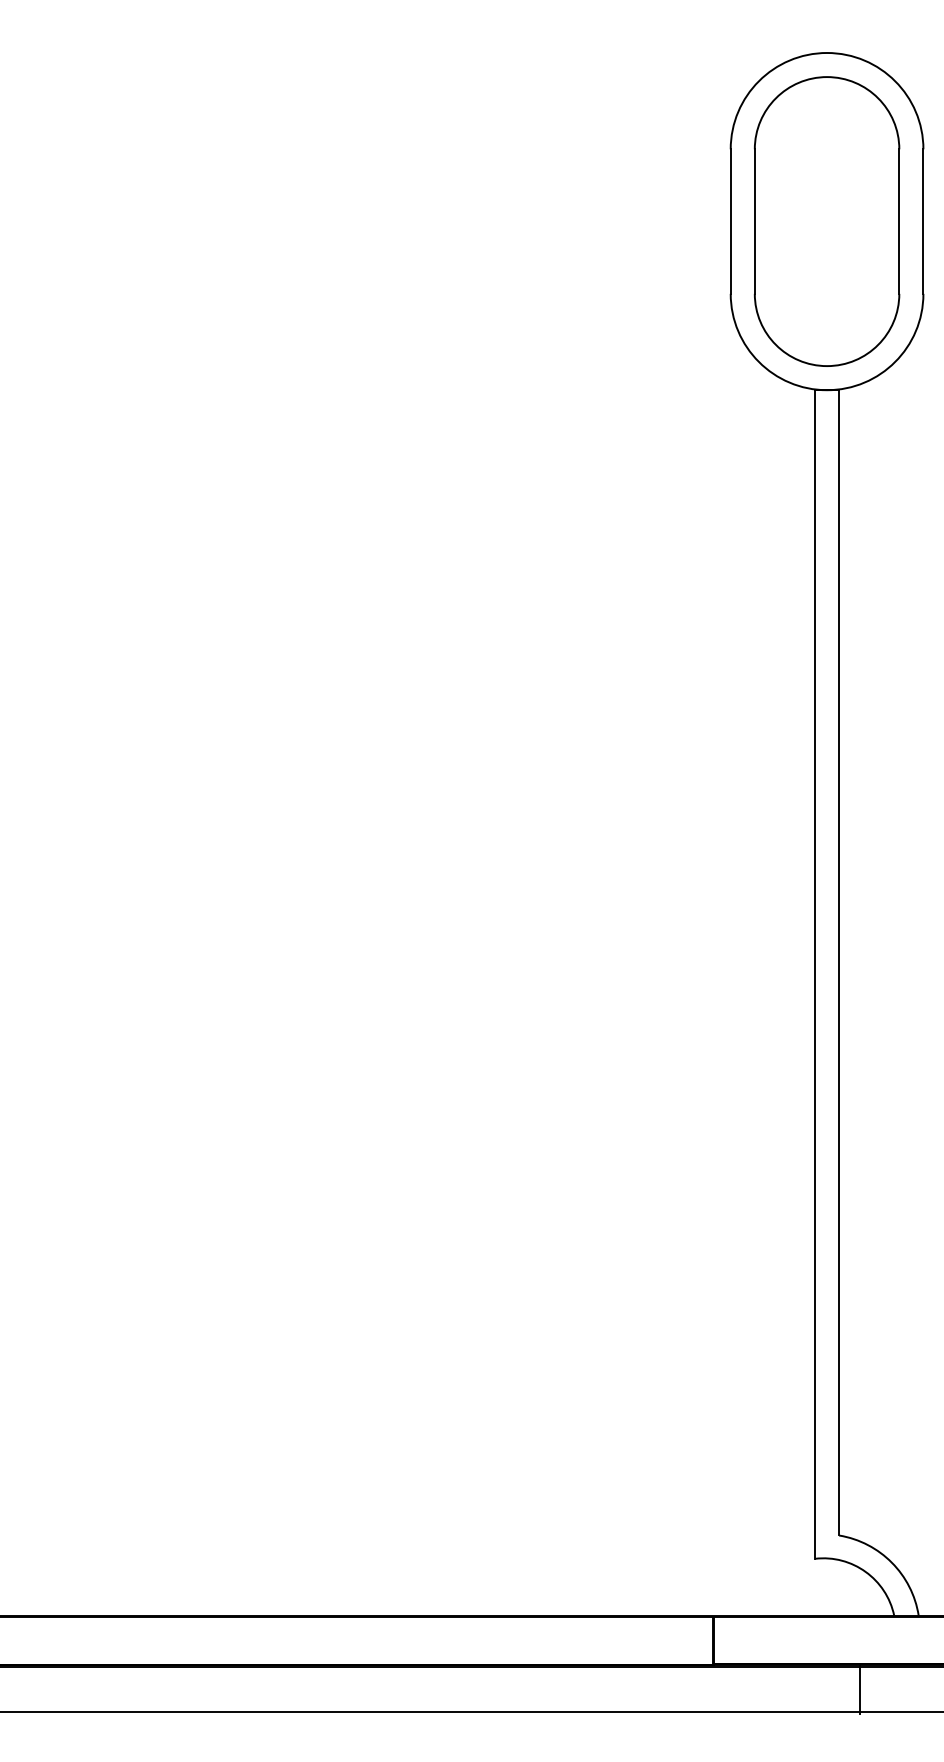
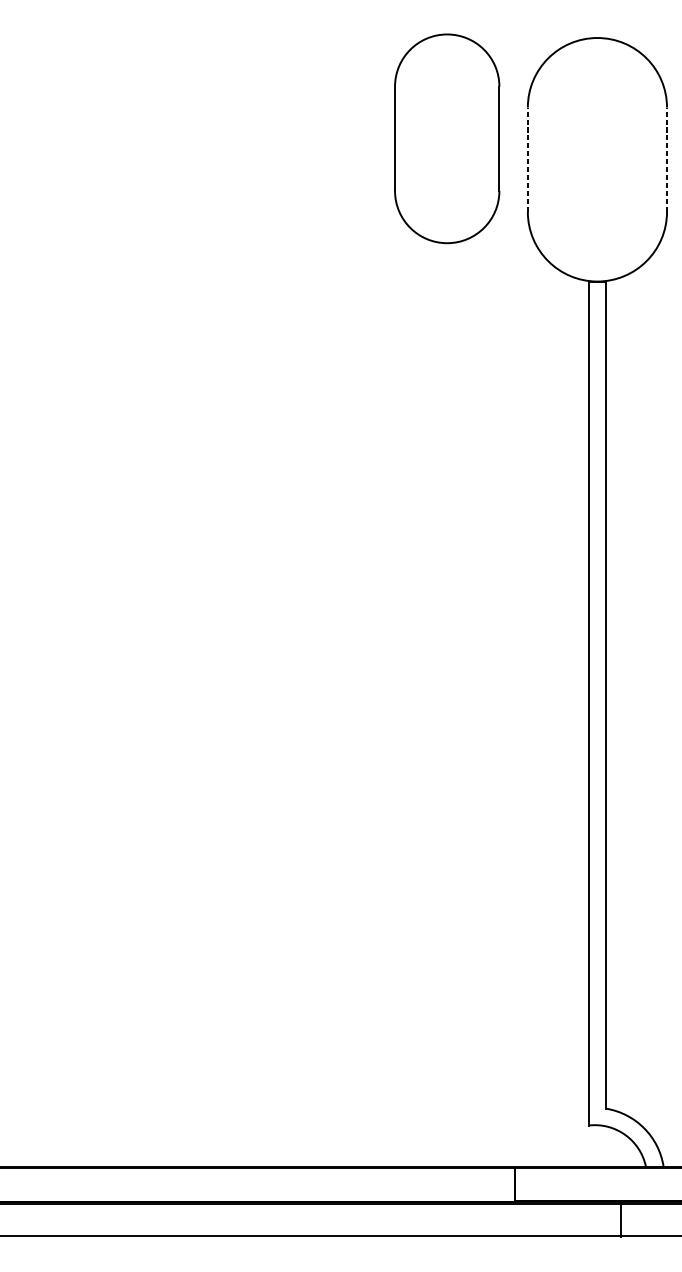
line: (730, 221) -> (527, 159), solid -> dashed
part: (826, 221) -> (446, 138), moved
line: (923, 221) -> (667, 159), solid -> dashed

